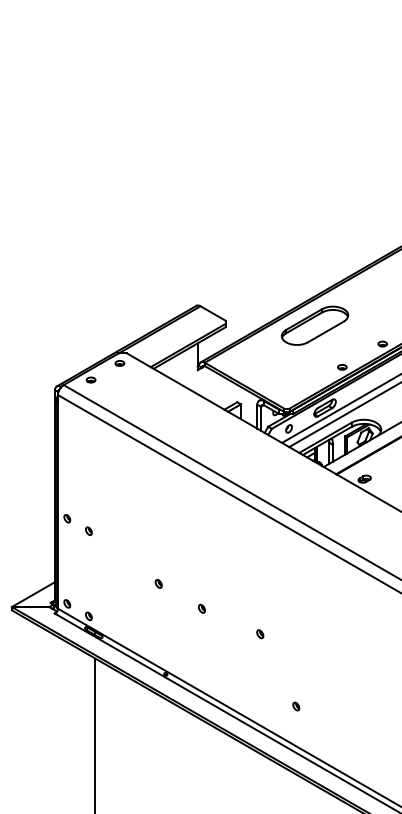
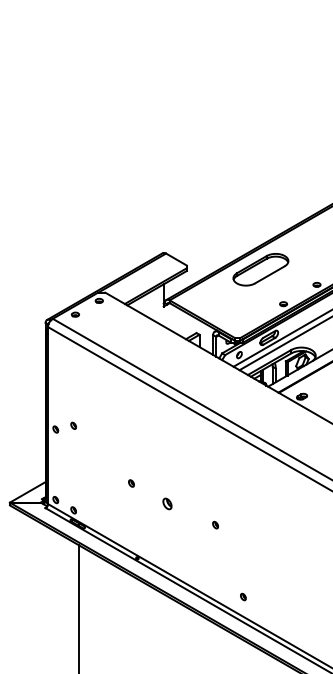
part: (88, 530) -> (73, 425), moved
part: (201, 609) -> (166, 504), size x1.6
part: (296, 705) -> (243, 596), moved

